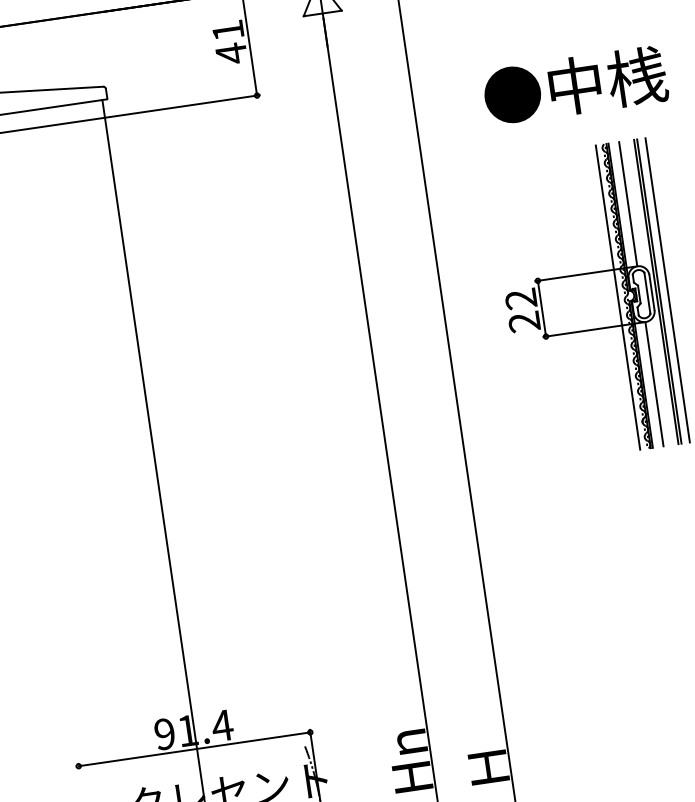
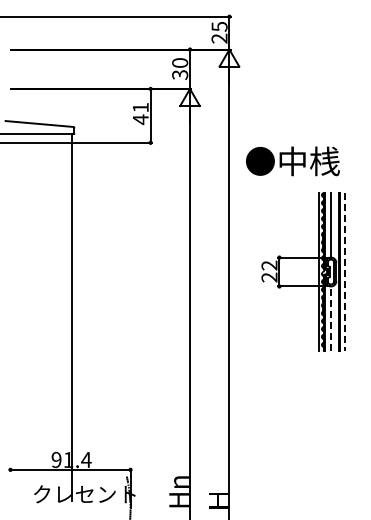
text: (574, 86) -> (292, 161), moved
line: (667, 291) -> (344, 272), solid -> dashed
line: (653, 384) -> (330, 318), solid -> dashed

